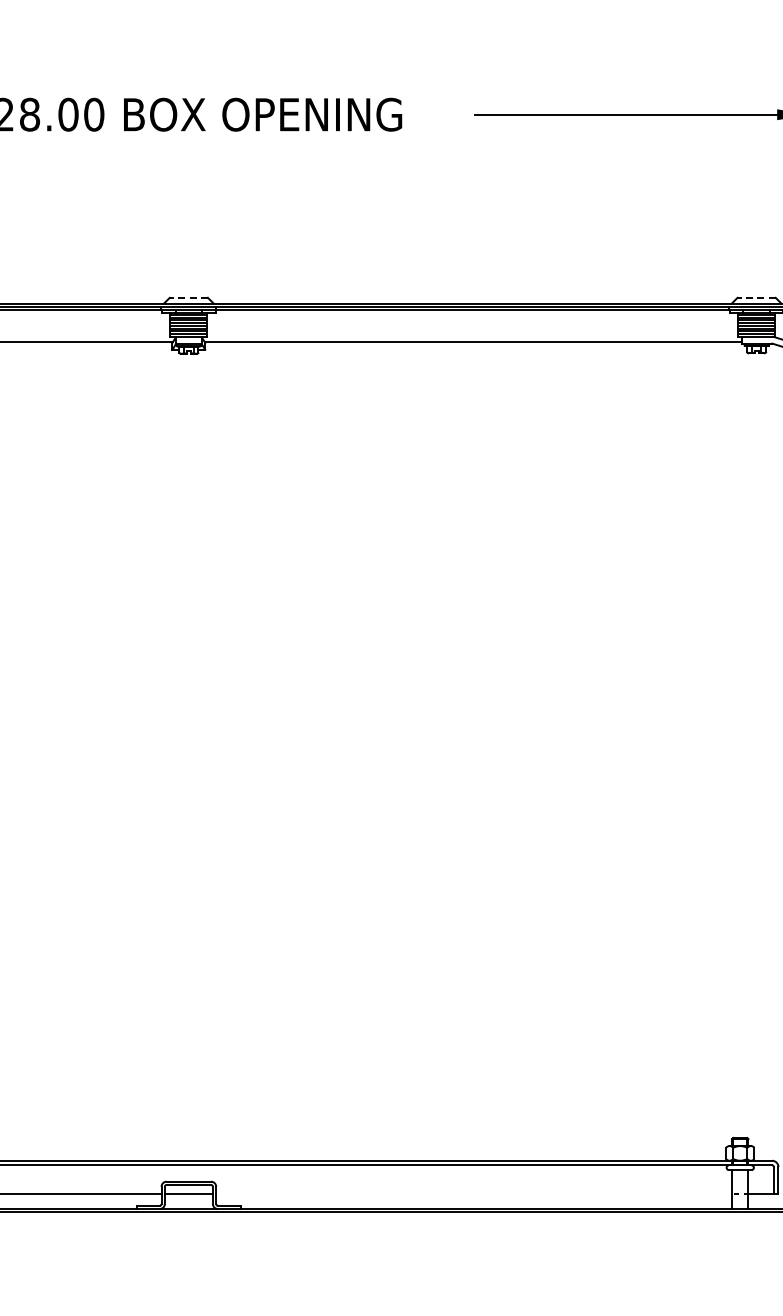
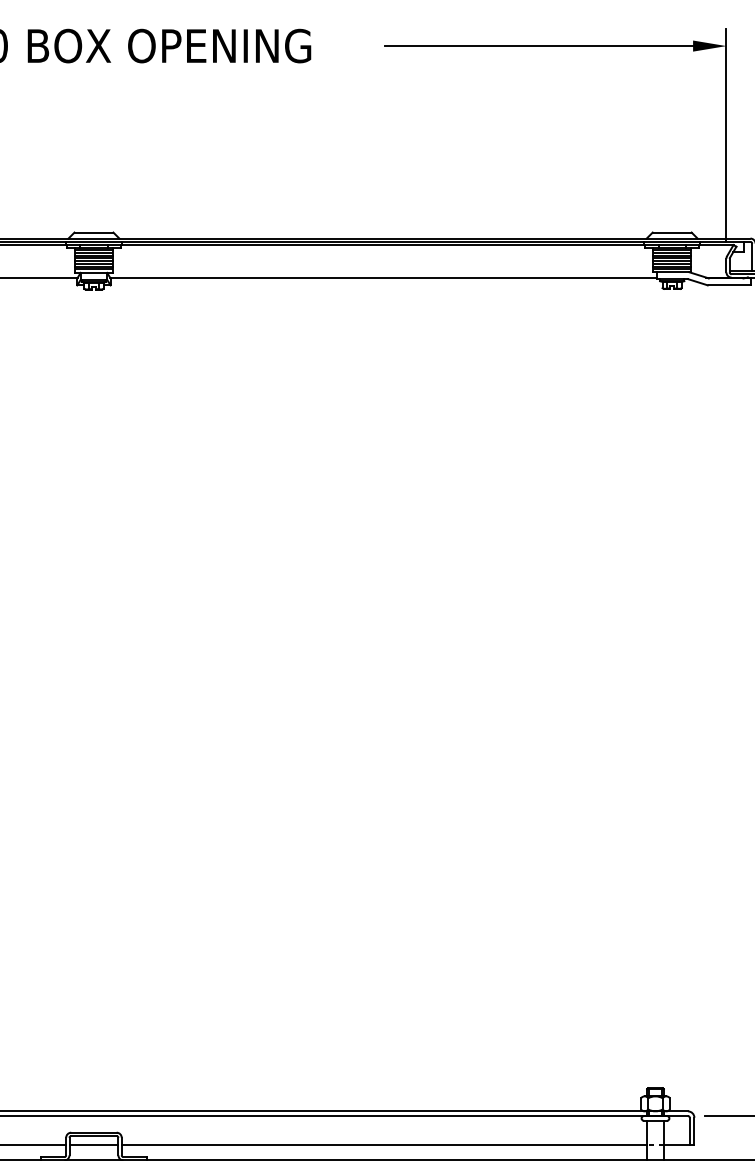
line: (188, 297) -> (93, 232), dashed -> solid
line: (756, 297) -> (672, 232), dashed -> solid
line: (474, 1193) -> (384, 1144), added

